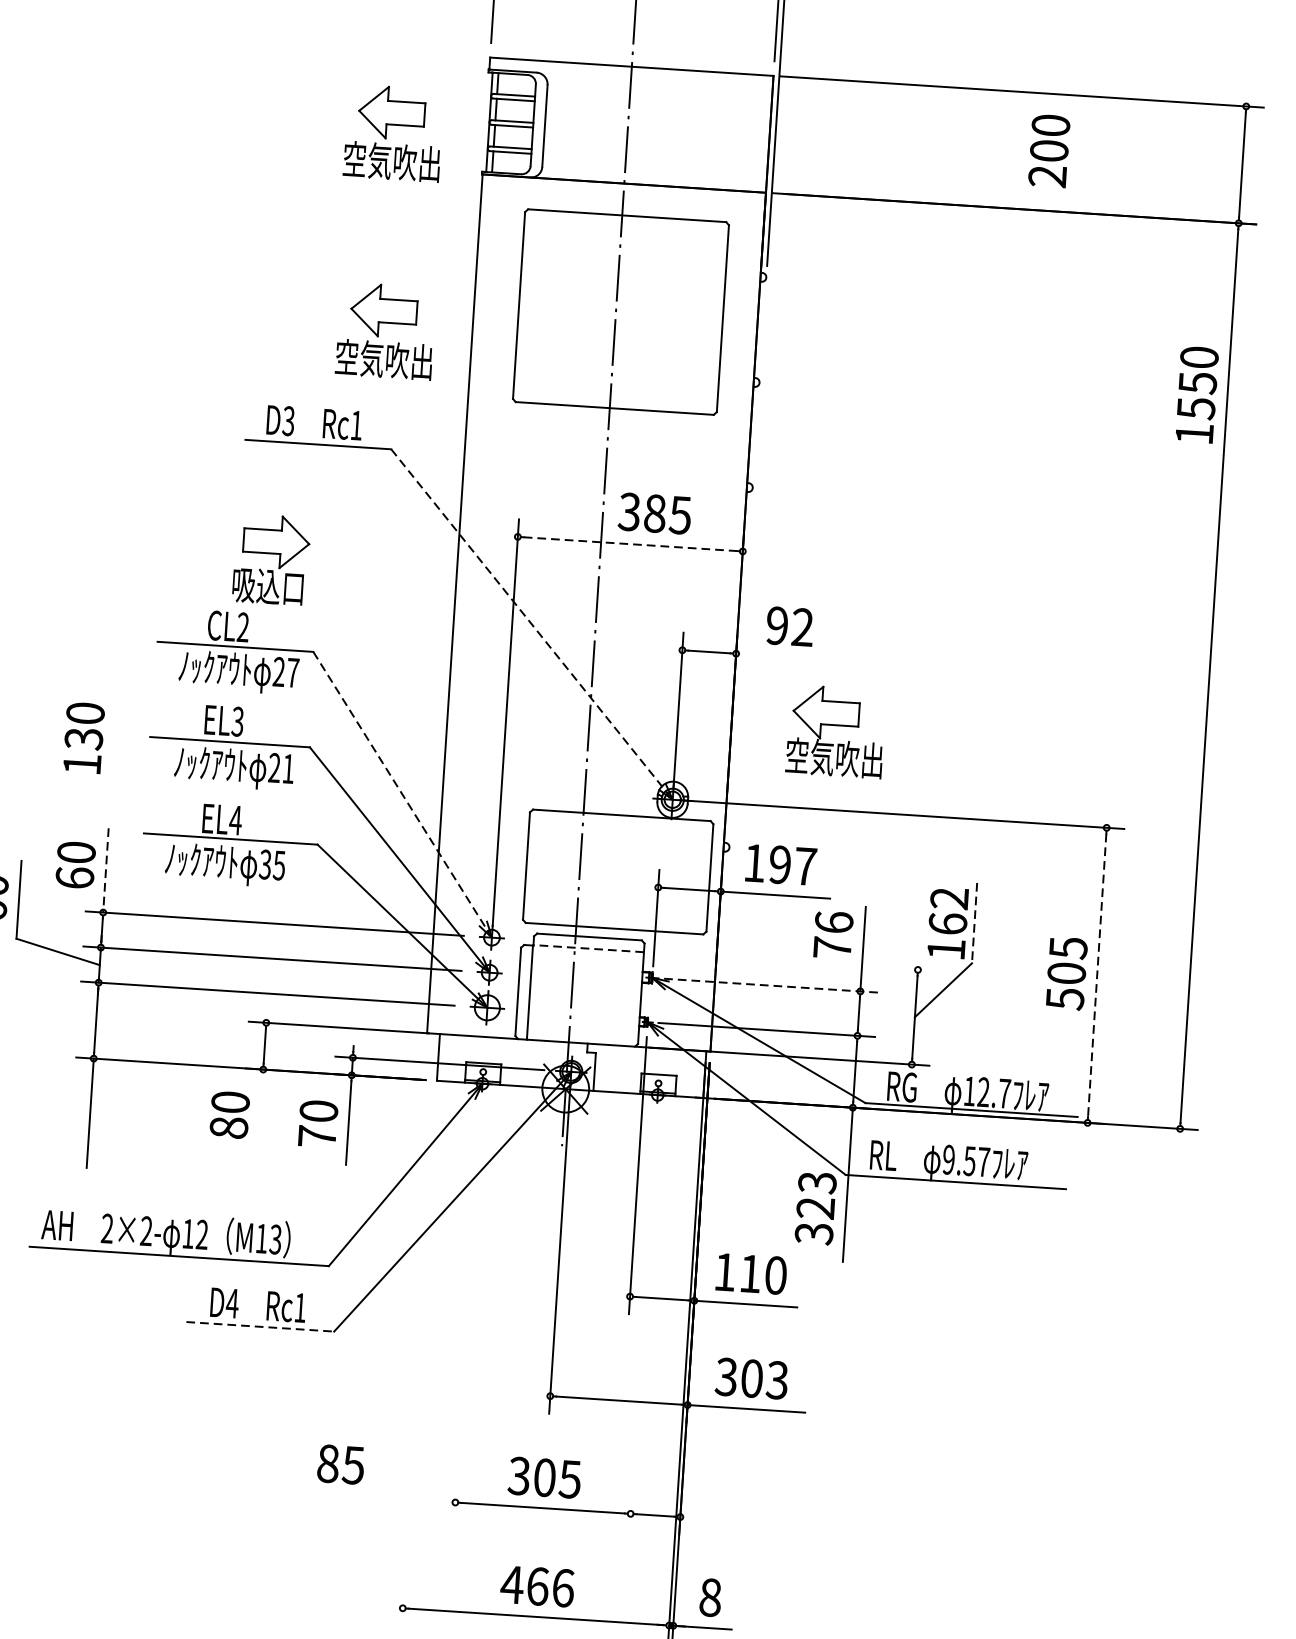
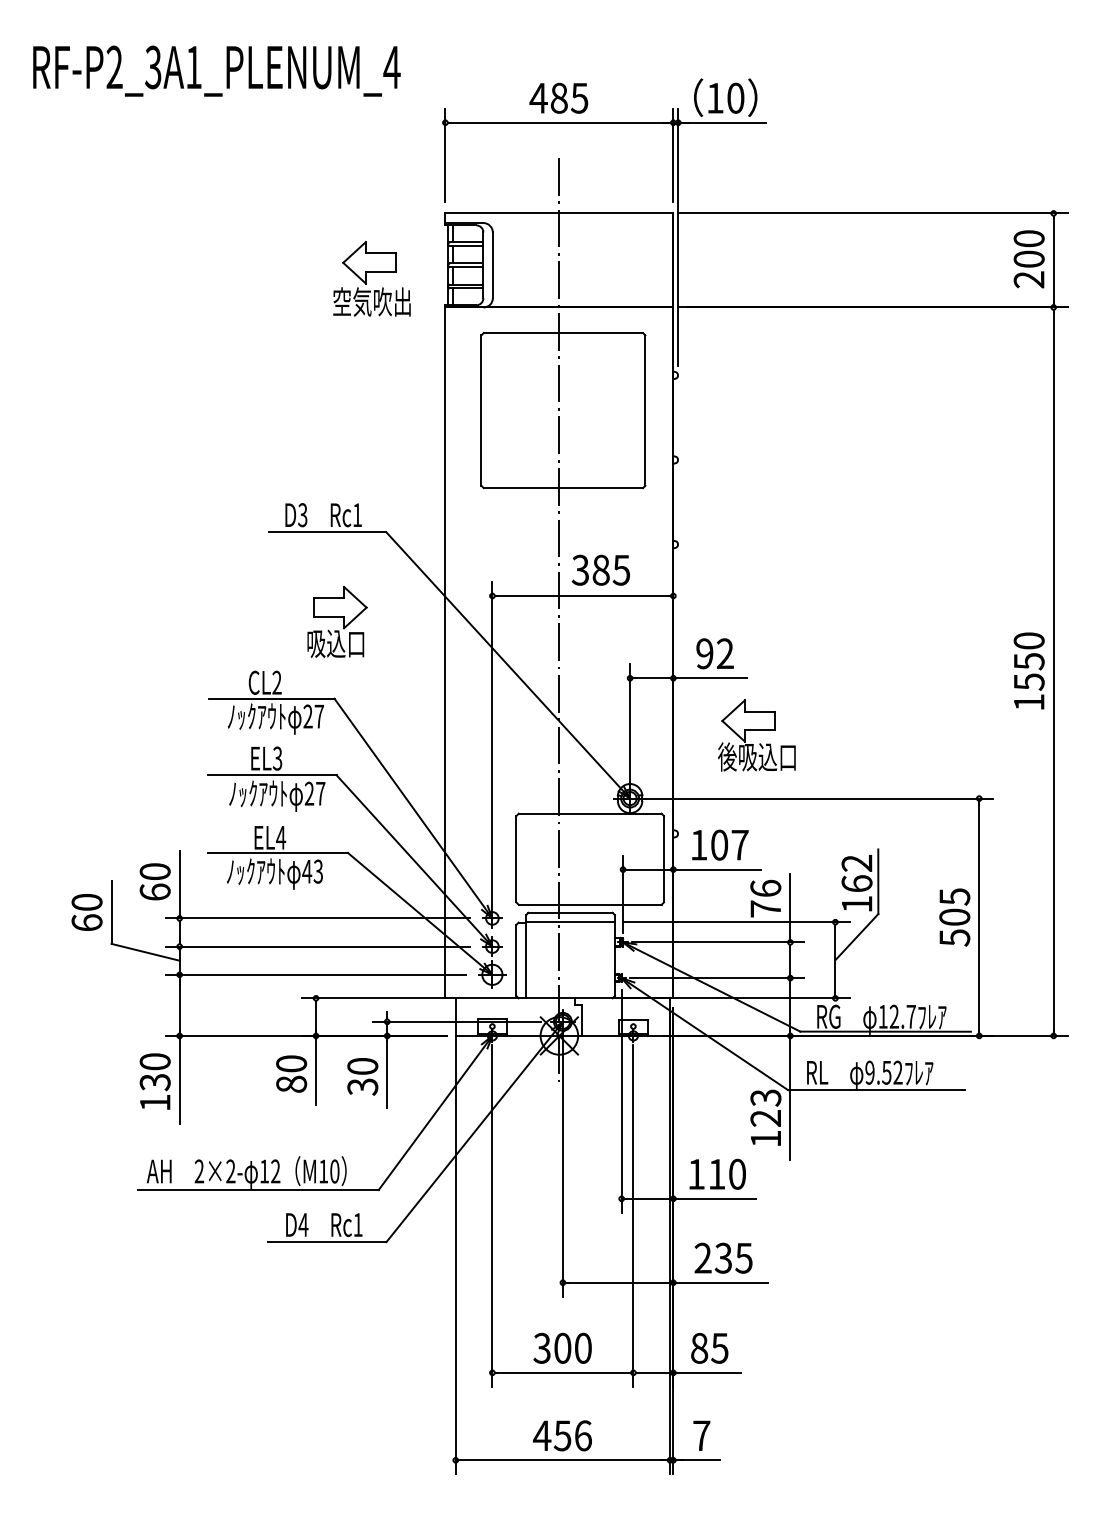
text: (1048, 151) -> (1028, 259), moved
part: (385, 330) -> (375, 437), removed
text: (1196, 394) -> (1028, 670), moved
line: (629, 543) -> (582, 595), dashed -> solid
part: (271, 559) -> (337, 621), moved
line: (532, 624) -> (508, 665), dashed -> solid
line: (781, 656) -> (709, 678), added
text: (83, 737) -> (154, 1081), moved
text: (834, 757) -> (757, 756), 空気吹出 -> 後吸込口
text: (288, 768) -> (320, 793), 21 -> 27
line: (402, 794) -> (413, 808), dashed -> solid
text: (272, 864) -> (312, 871), 35 -> 43
text: (780, 864) -> (719, 844), 197 -> 107
line: (105, 870) -> (179, 884), dashed -> solid
line: (974, 924) -> (878, 882), dashed -> solid
line: (588, 949) -> (570, 922), dashed -> solid
line: (795, 962) -> (736, 922), added
line: (1097, 975) -> (979, 917), dashed -> solid
line: (771, 985) -> (718, 942), dashed -> solid
line: (261, 1112) -> (316, 1070), added
text: (316, 1136) -> (362, 1086), 70 -> 30
text: (983, 1161) -> (897, 1072), 9.57 -> 9.52
text: (813, 1233) -> (765, 1138), 323 -> 123
text: (275, 1239) -> (334, 1171), M13 -> M10
line: (468, 1306) -> (492, 1215), added
line: (643, 1318) -> (633, 1215), added
line: (260, 1327) -> (327, 1242), dashed -> solid
line: (418, 1354) -> (455, 1256), added
text: (751, 1377) -> (723, 1257), 303 -> 235
text: (340, 1464) -> (709, 1348), moved
text: (569, 1478) -> (582, 1347), 305 -> 300
line: (722, 1519) -> (707, 1372), added
text: (537, 1586) -> (562, 1435), 466 -> 456
text: (710, 1597) -> (701, 1435), 8 -> 7

